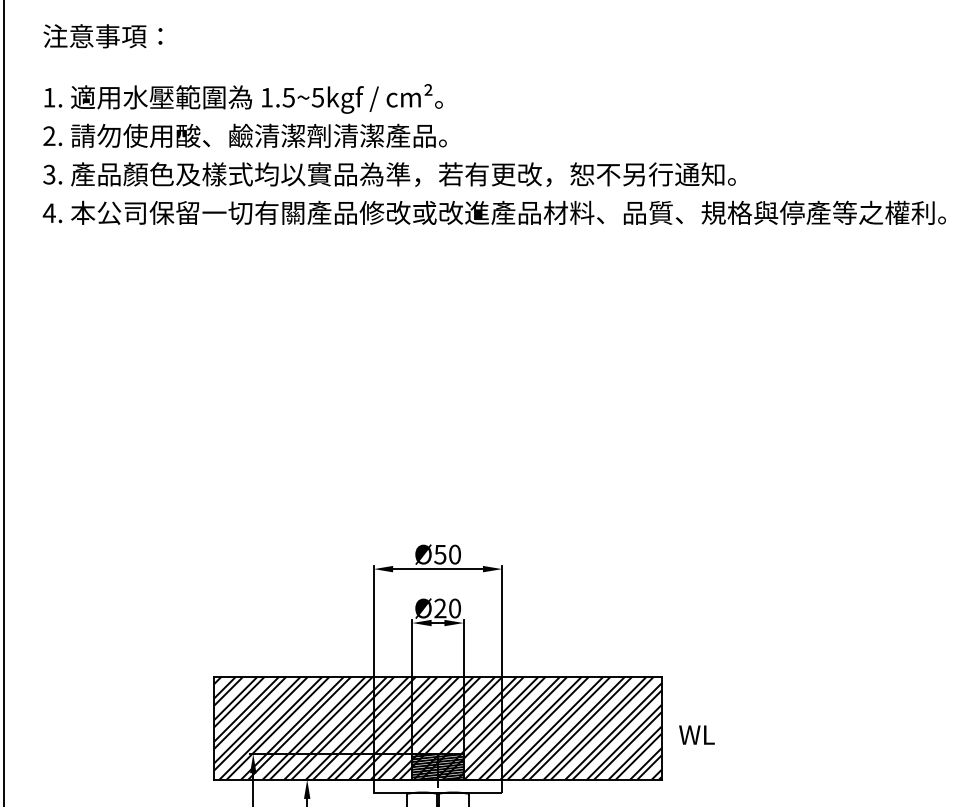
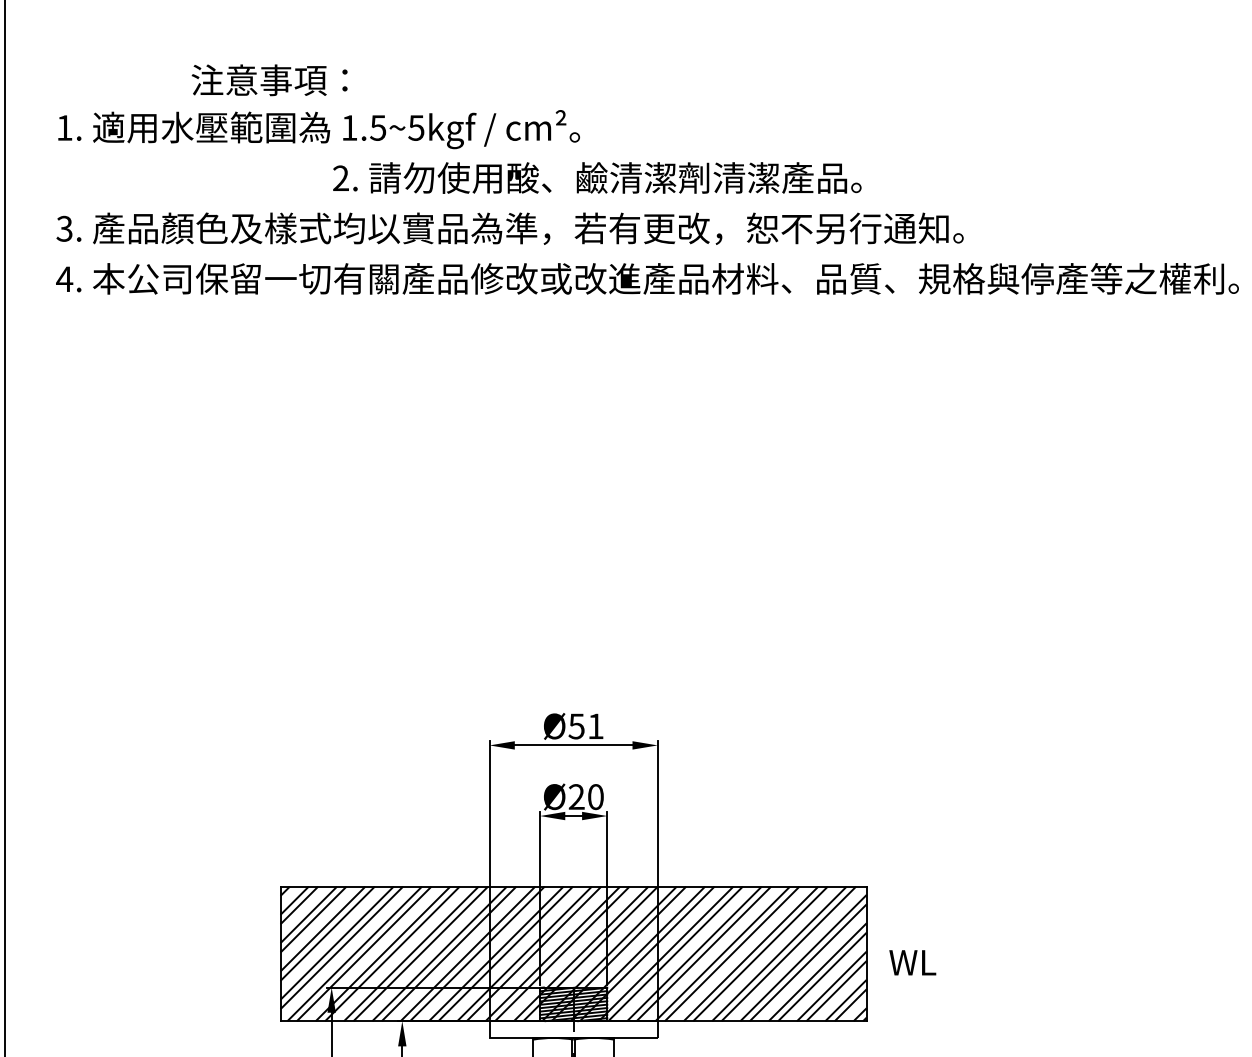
text: (102, 36) -> (269, 80), moved
text: (244, 135) -> (596, 177), moved
text: (454, 554) -> (595, 726), Ø50 -> Ø51

